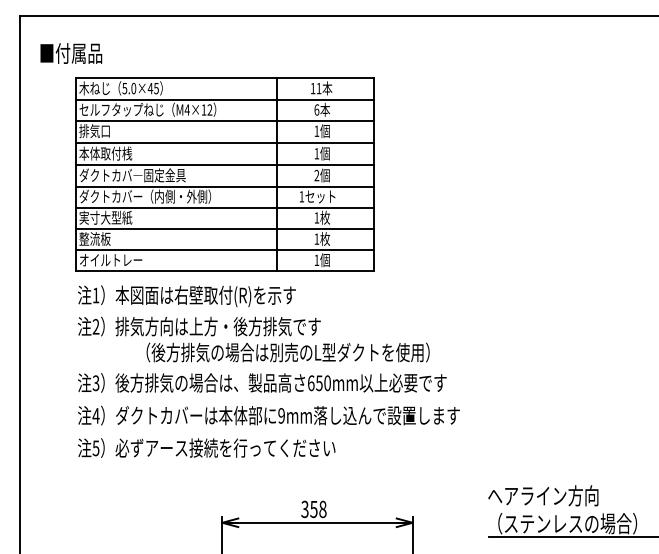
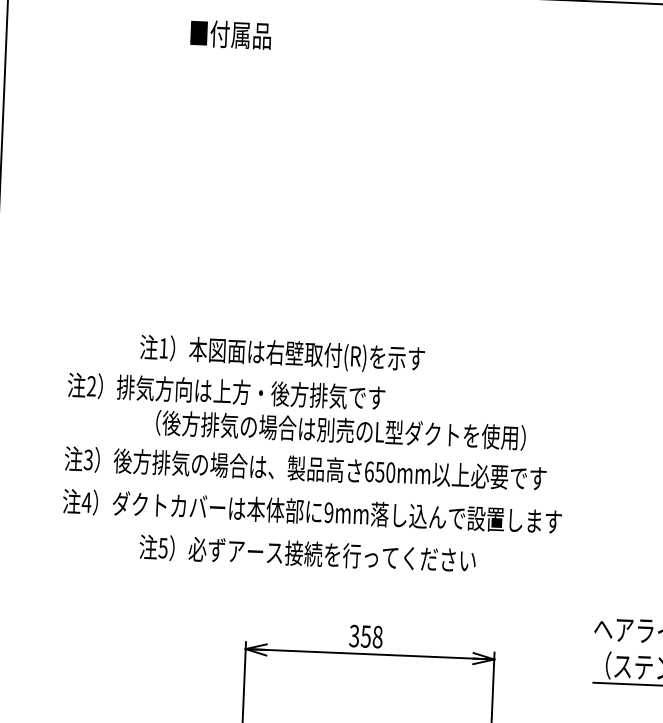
text: (71, 53) -> (231, 34), moved
part: (224, 174) -> (267, 194), removed
text: (186, 295) -> (281, 353), moved
text: (206, 447) -> (307, 553), moved

